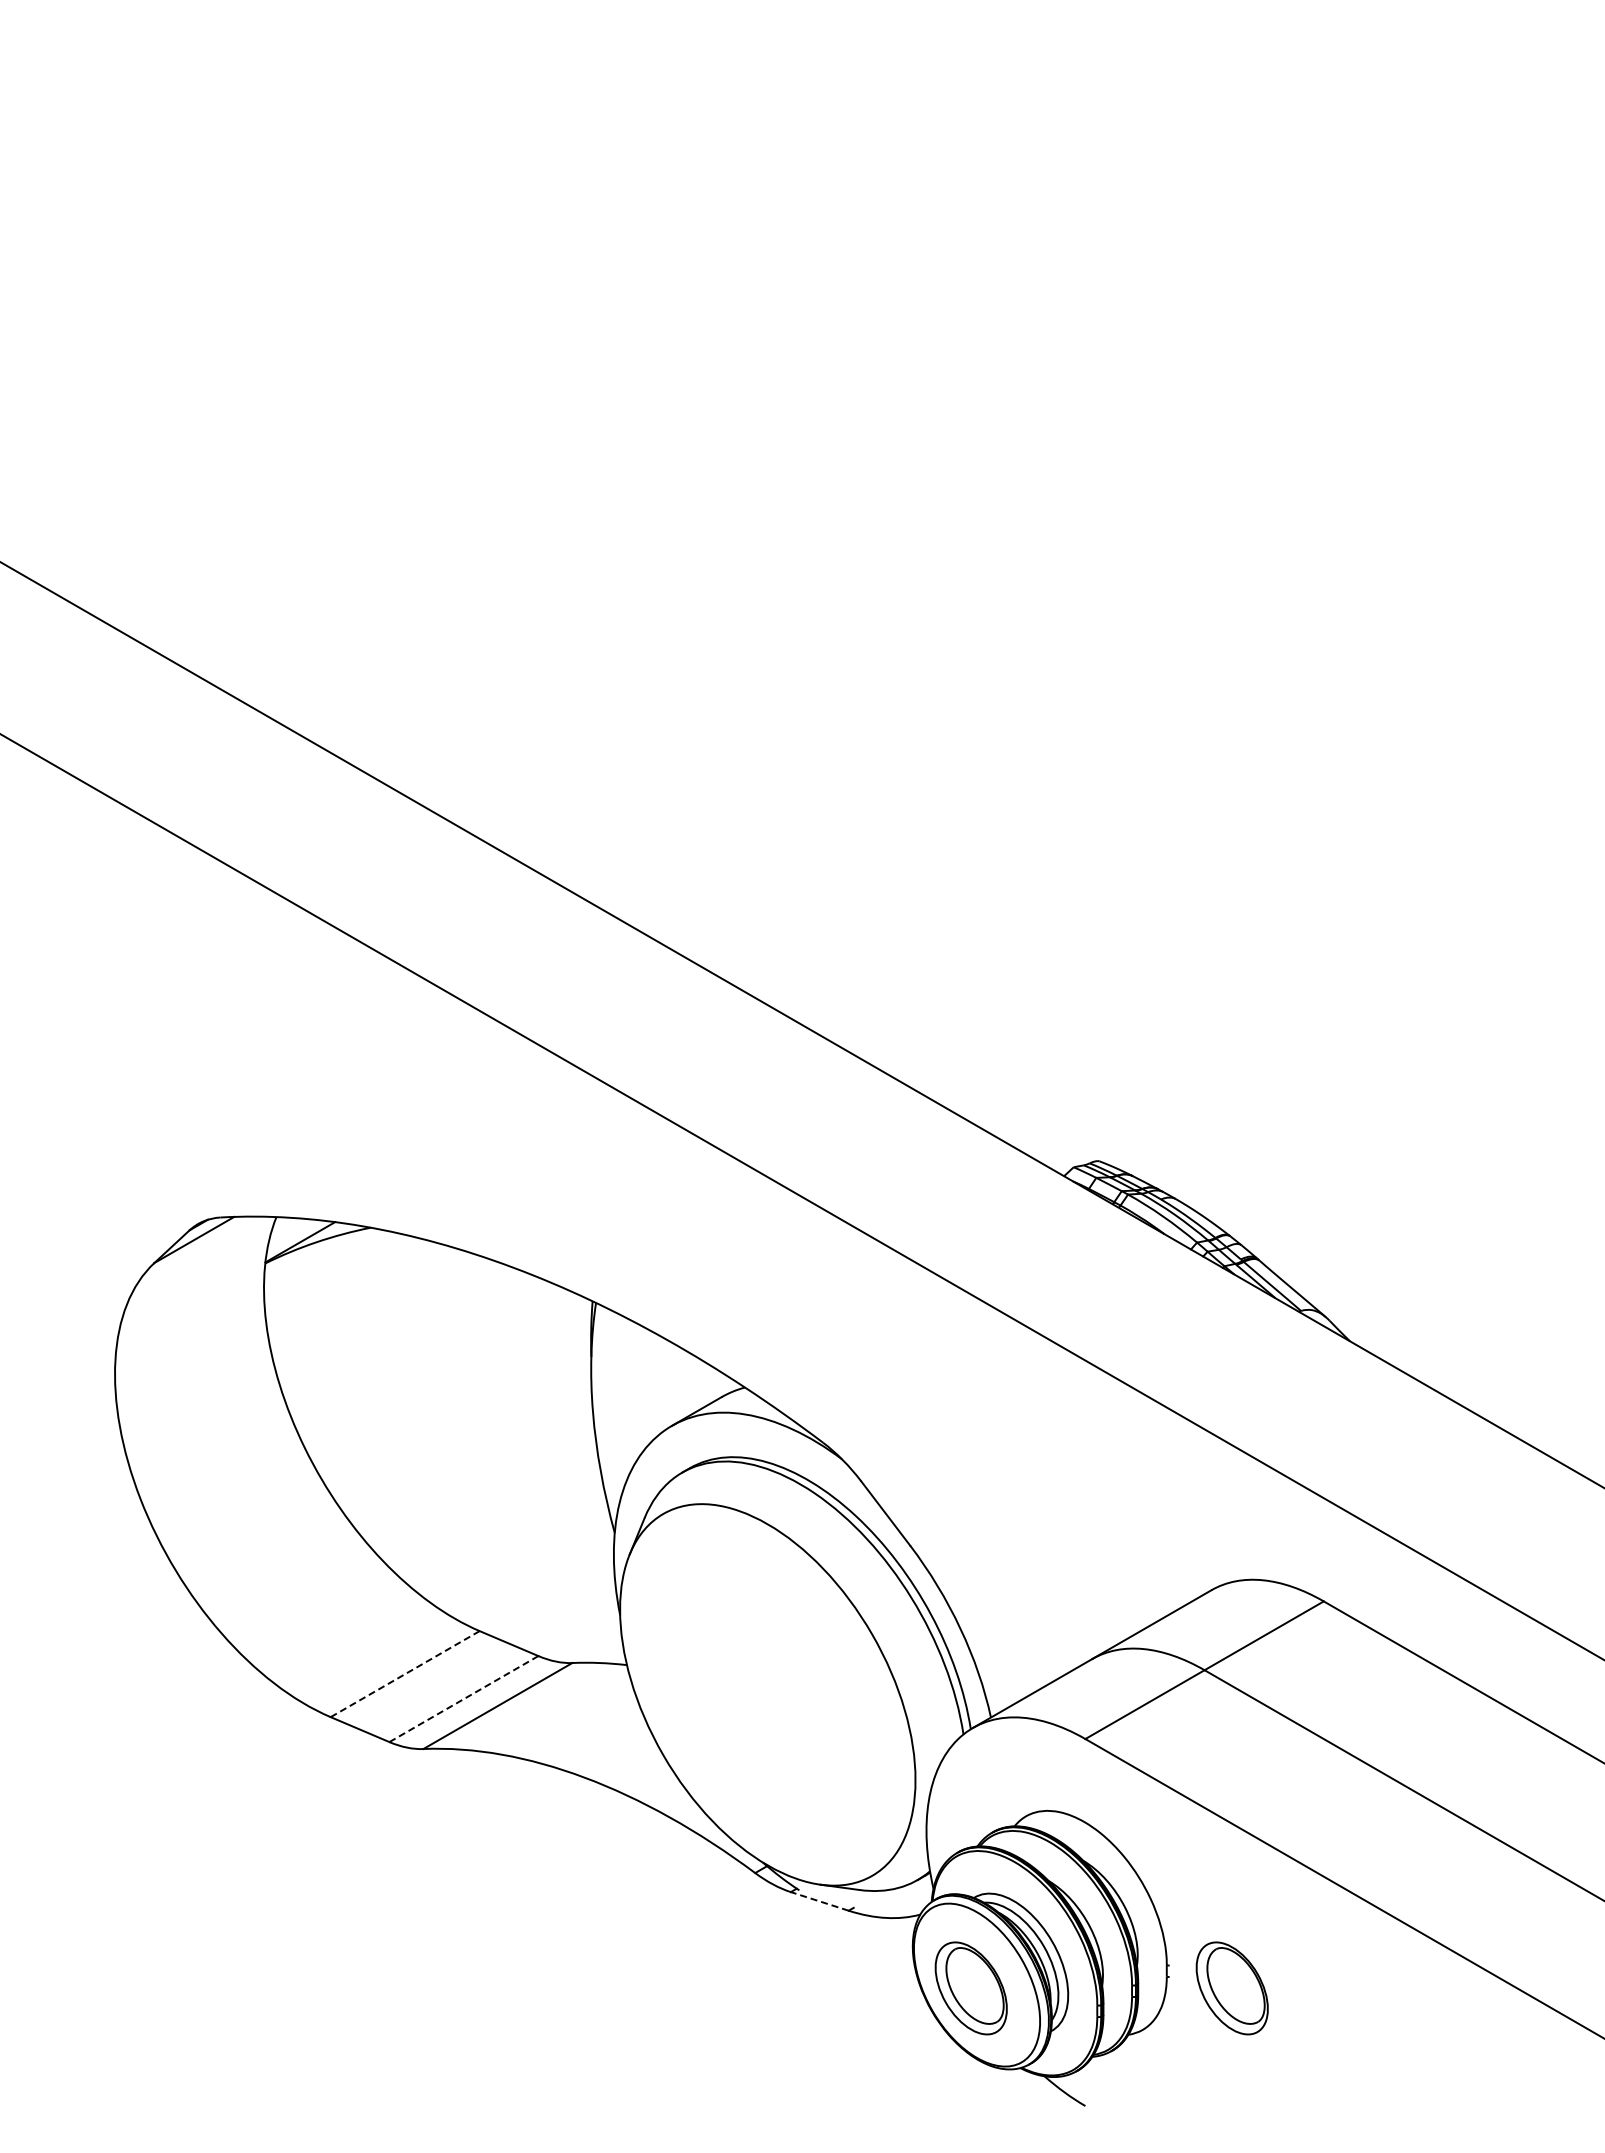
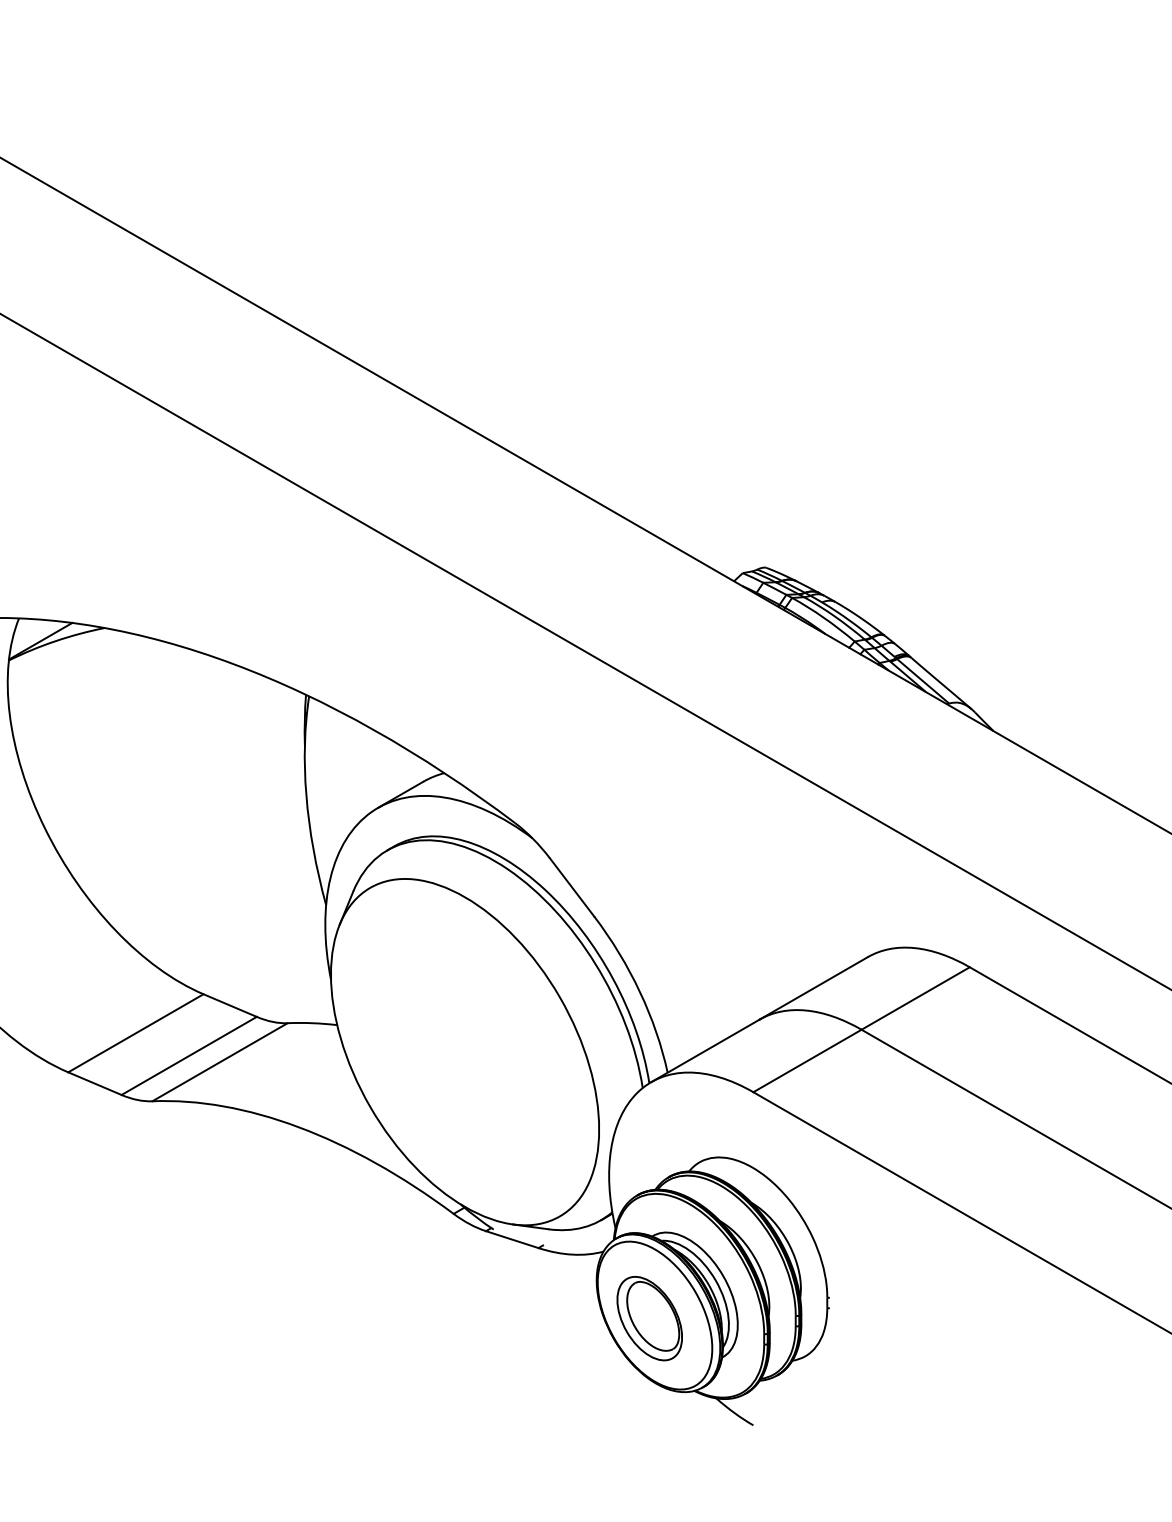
line: (404, 1674) -> (135, 1033), dashed -> solid
line: (463, 1699) -> (188, 1056), dashed -> solid
line: (819, 1901) -> (512, 1239), dashed -> solid
part: (1231, 1988) -> (886, 1318), removed

